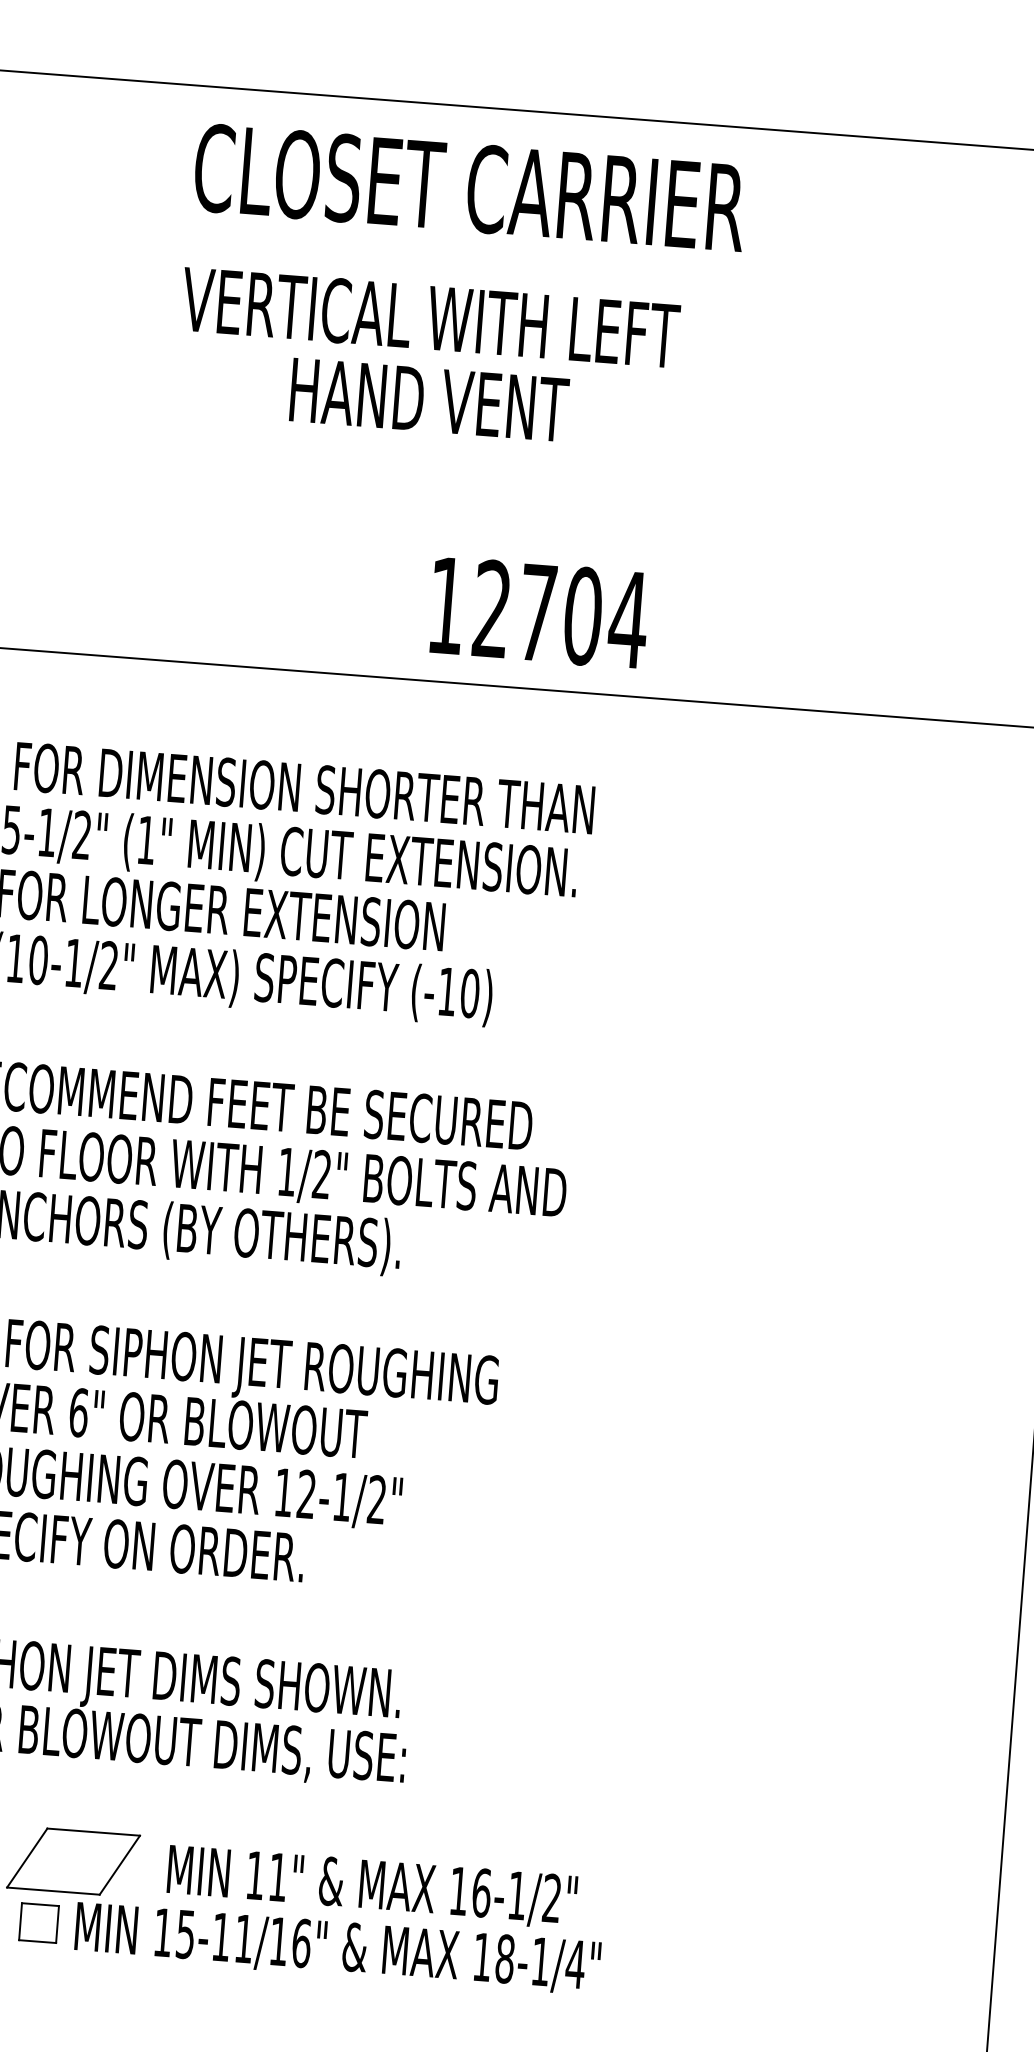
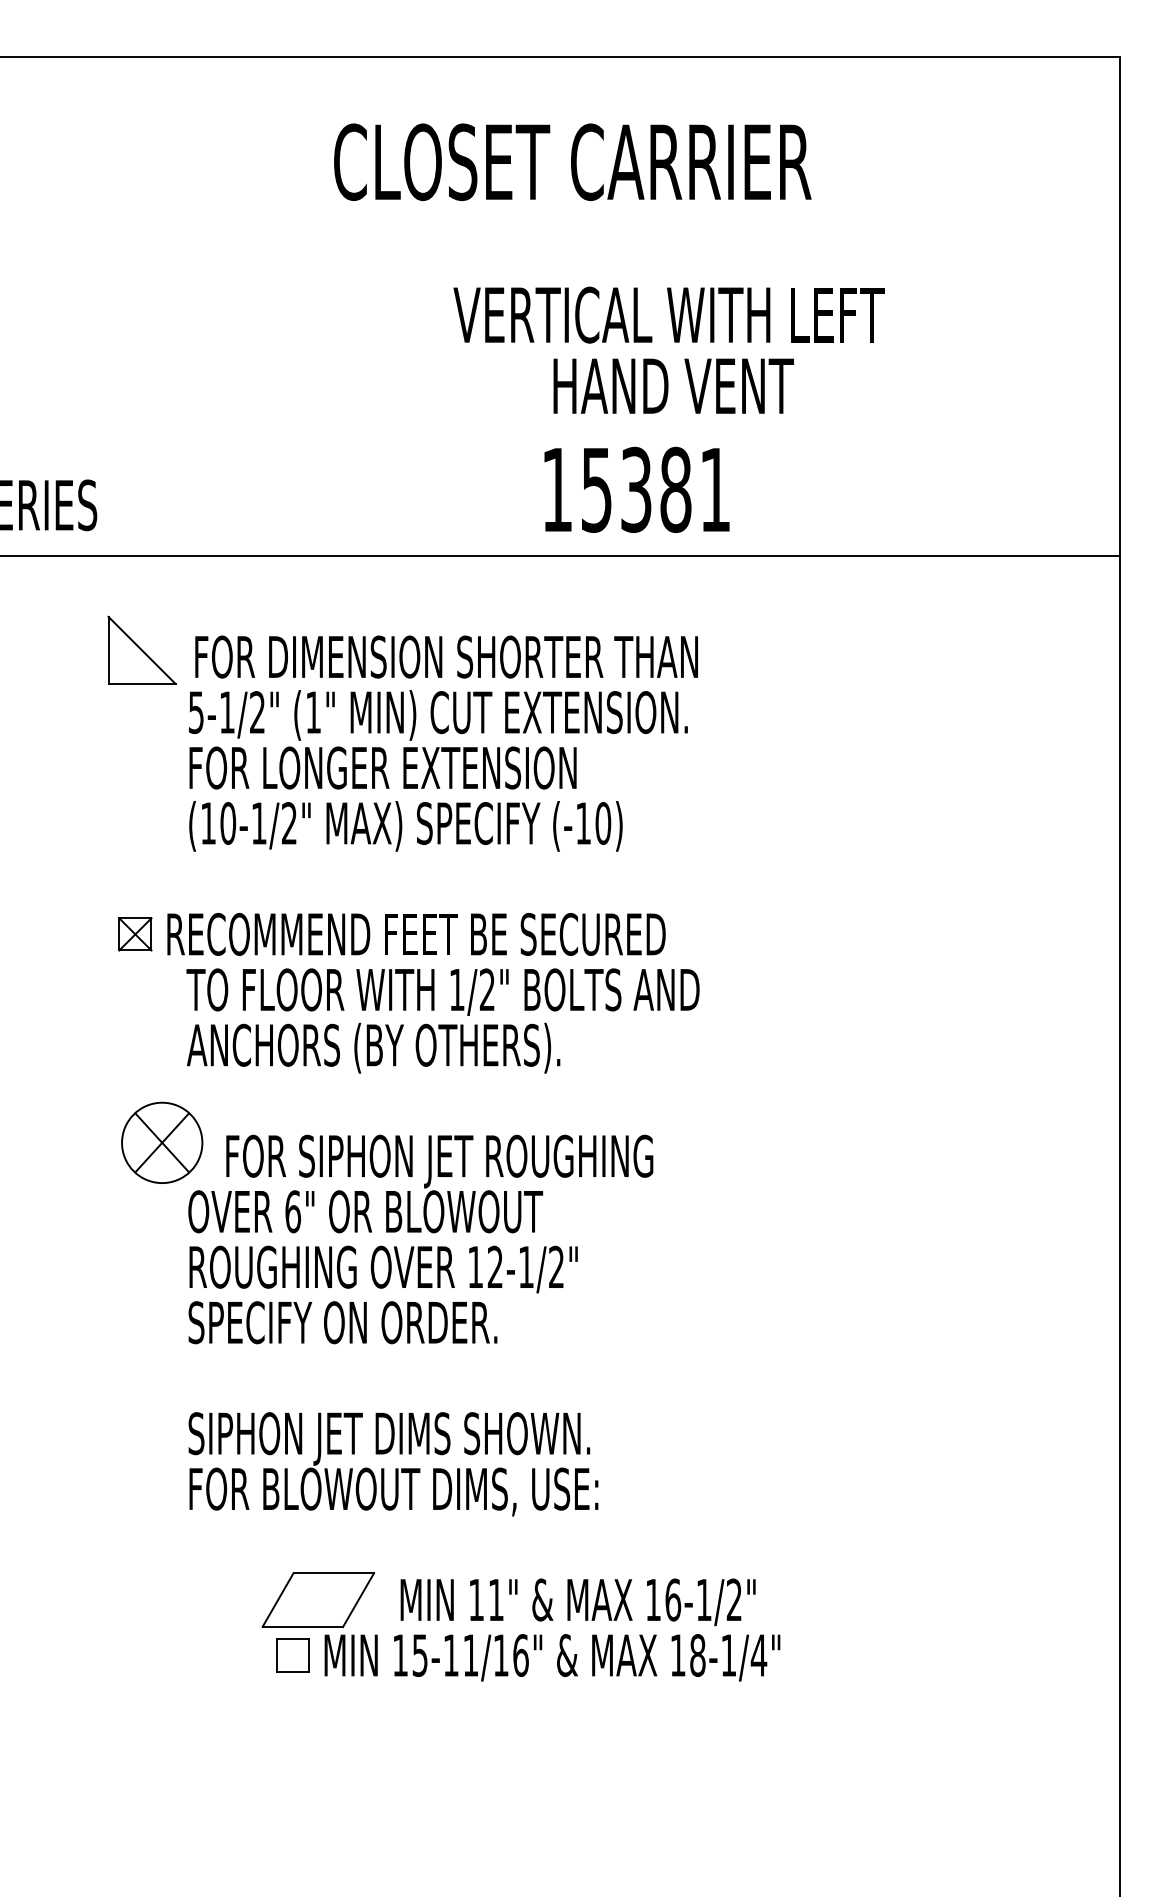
text: (469, 188) -> (572, 162), moved
text: (426, 357) -> (668, 349), moved
text: (560, 614) -> (656, 489), 12704 -> 15381

